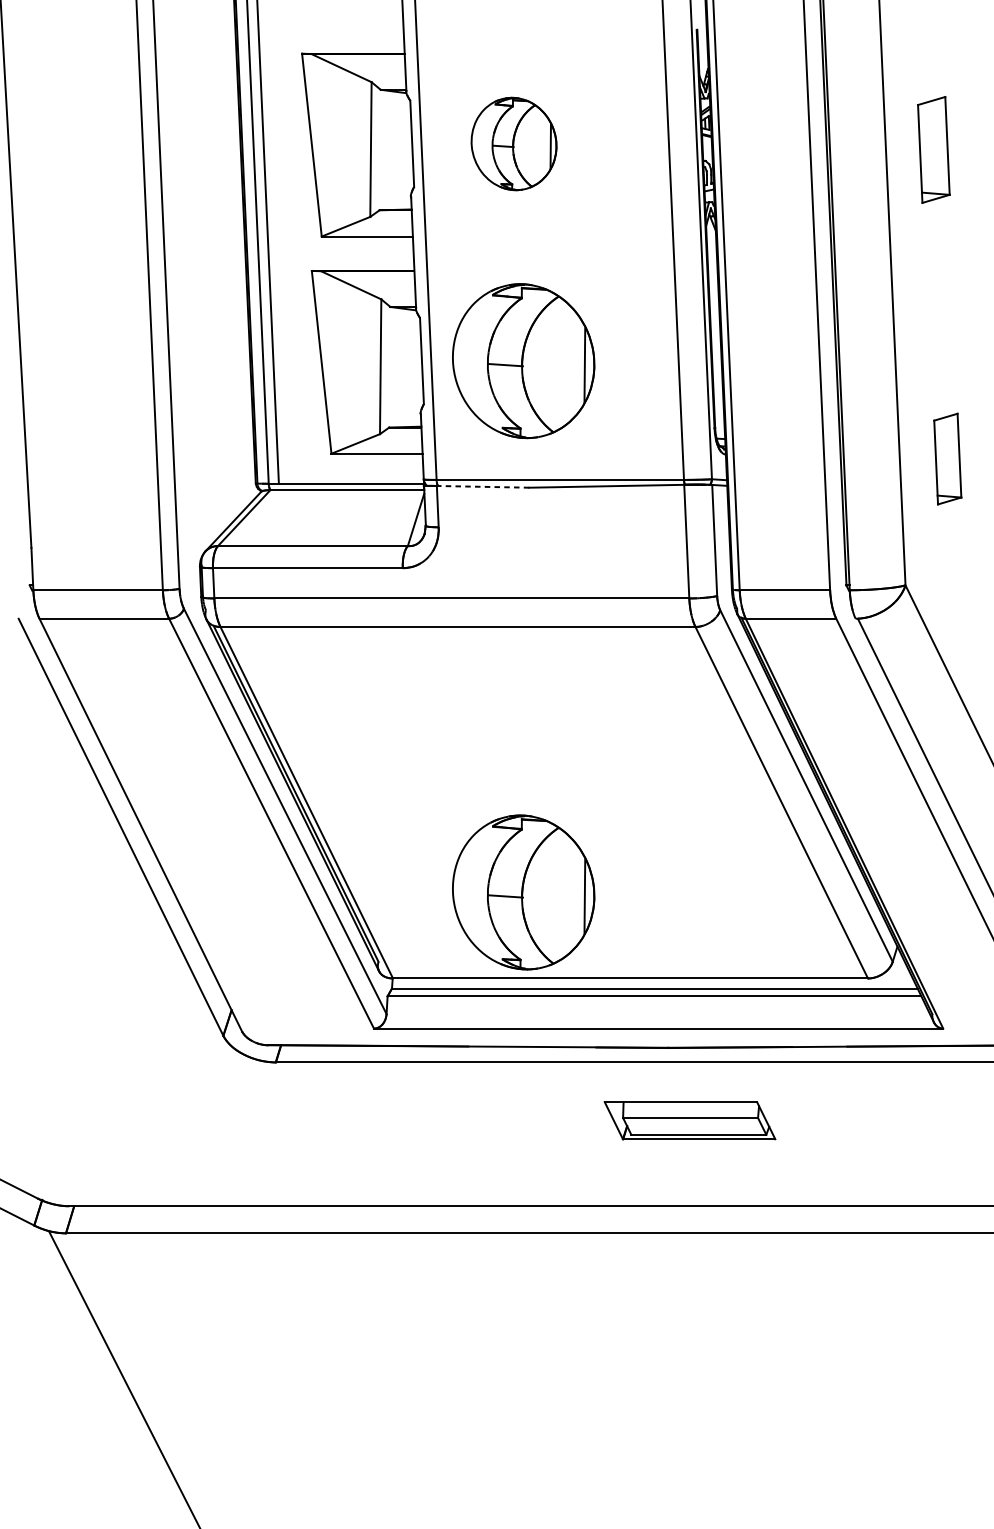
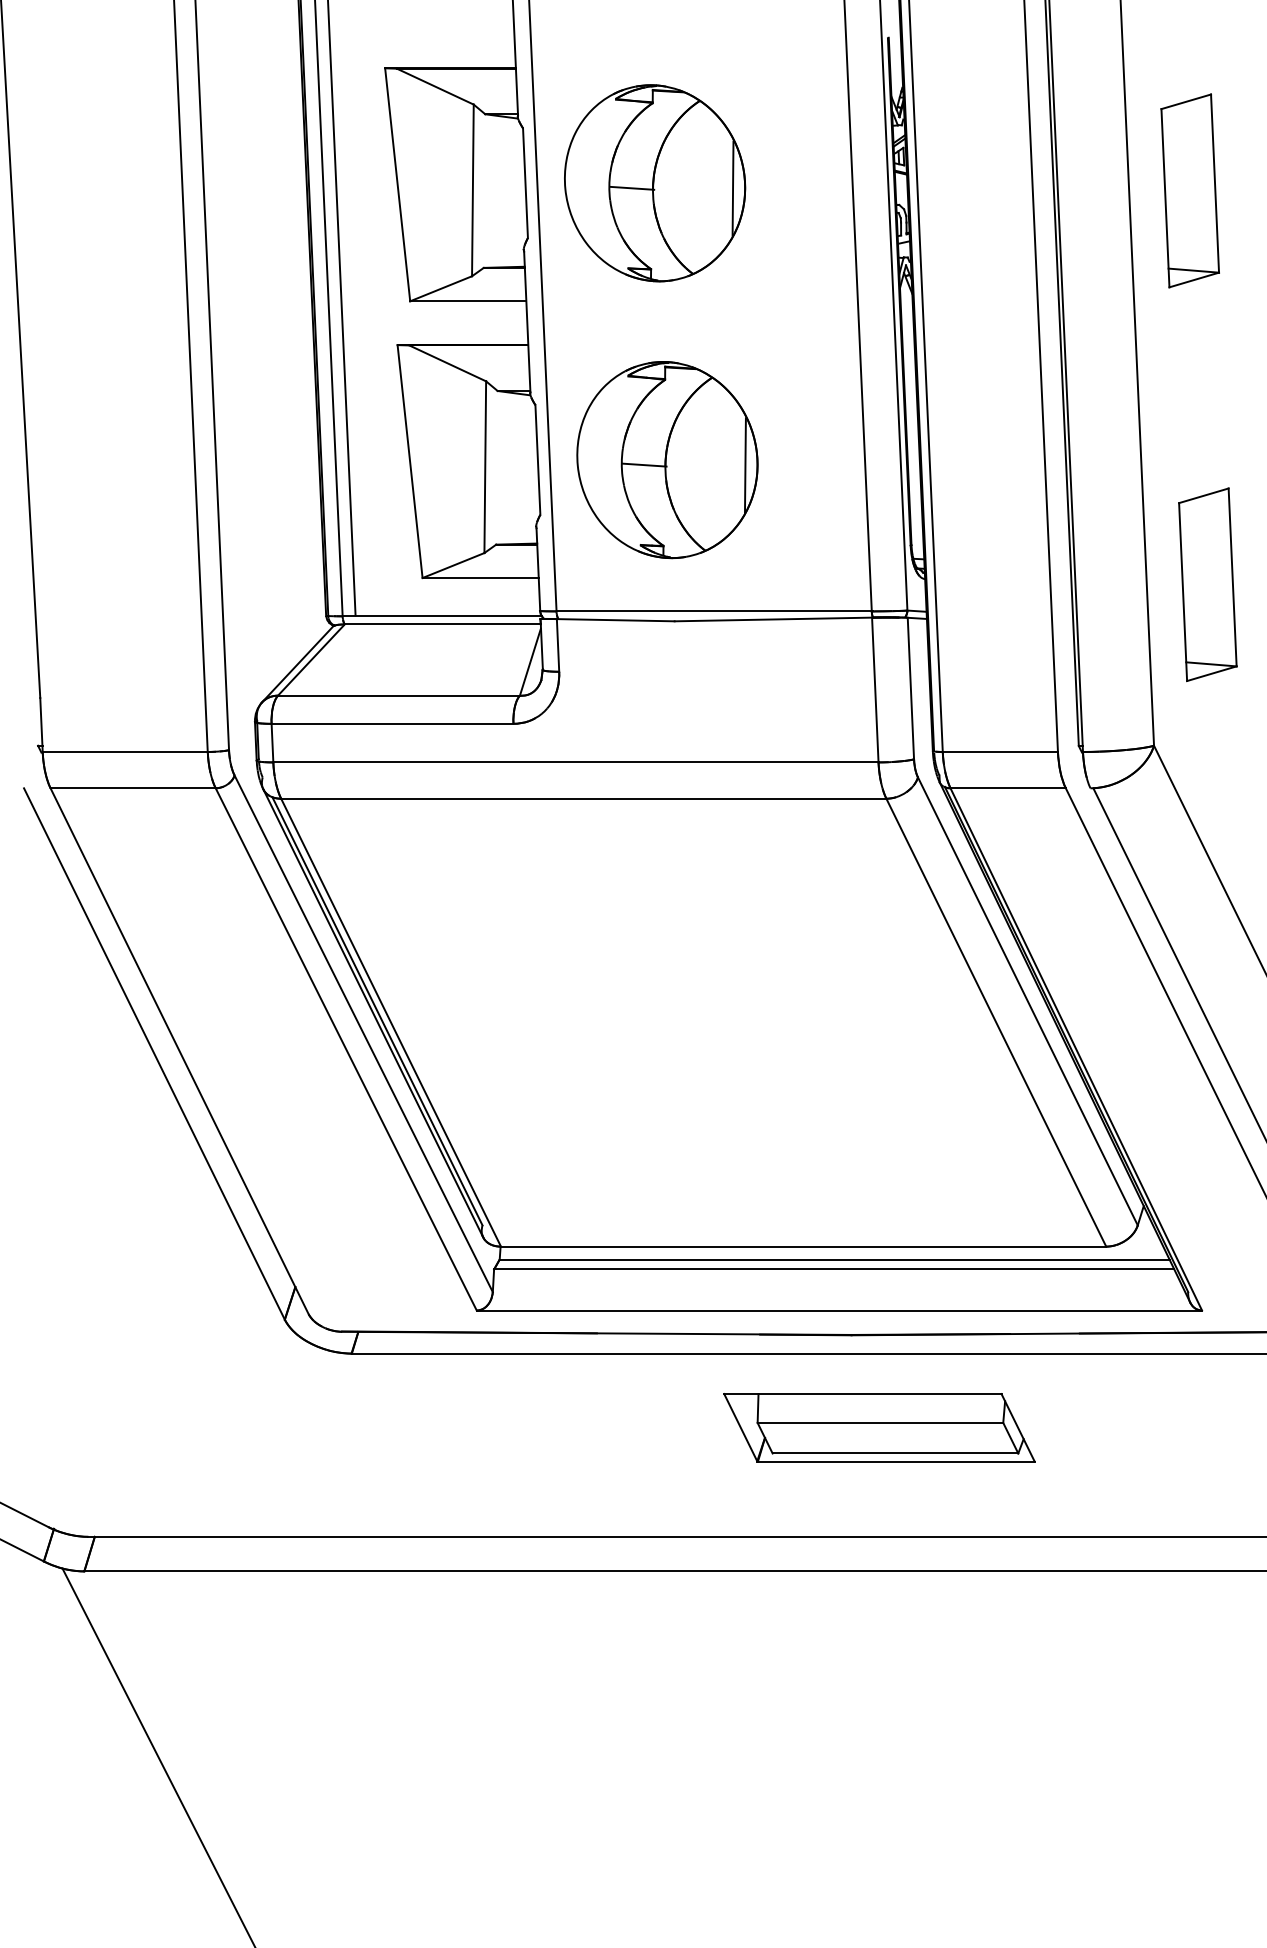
part: (514, 144) -> (655, 183), size x1.67
part: (933, 149) -> (1189, 190), size x1.43
part: (947, 458) -> (1207, 584), size x1.67
line: (482, 487) -> (614, 620), dashed -> solid
part: (523, 892) -> (667, 1137), removed
part: (690, 1120) -> (879, 1427), size x1.43

